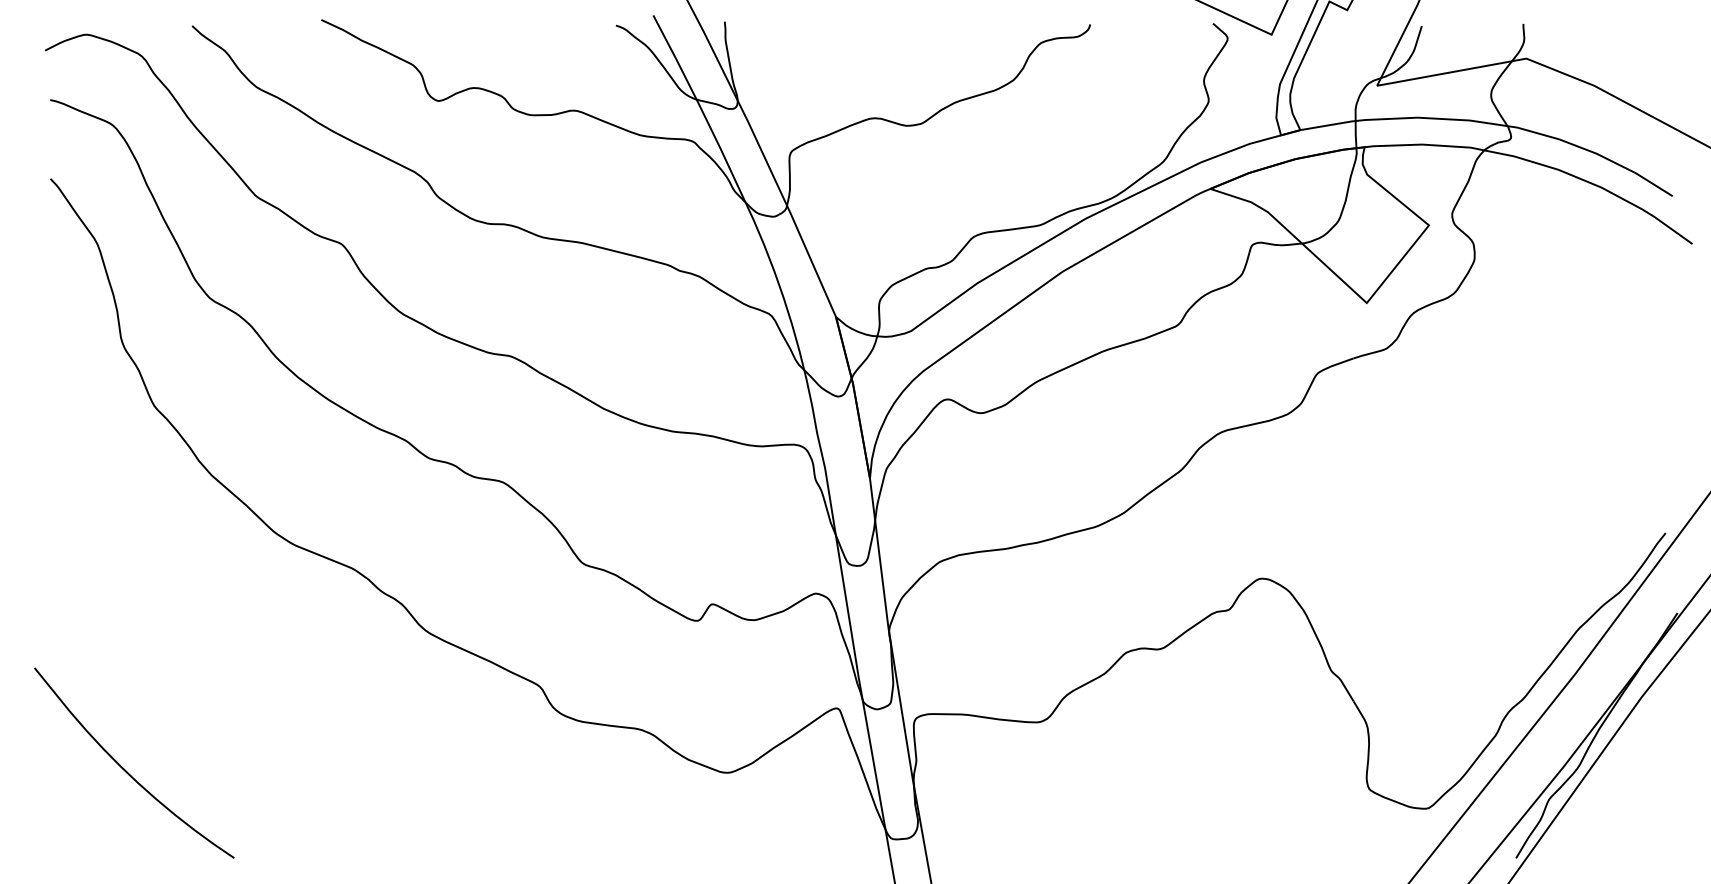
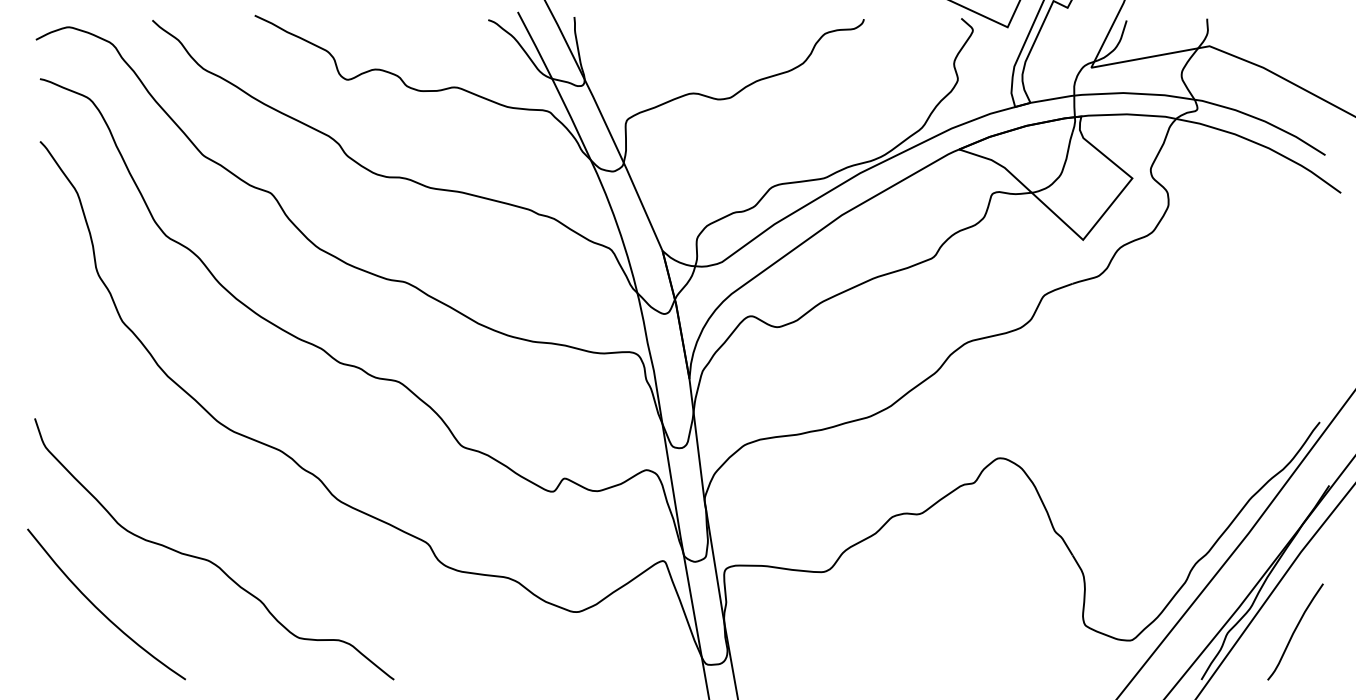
curve: (262, 706) -> (208, 559), added
curve: (1634, 797) -> (1295, 631), added

